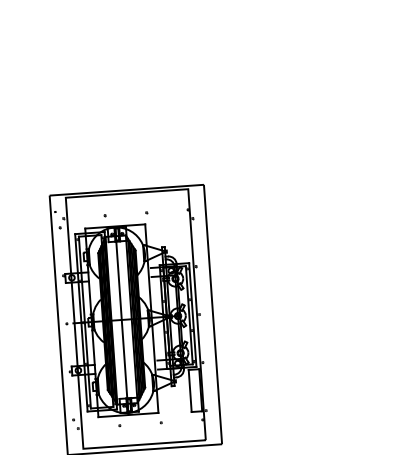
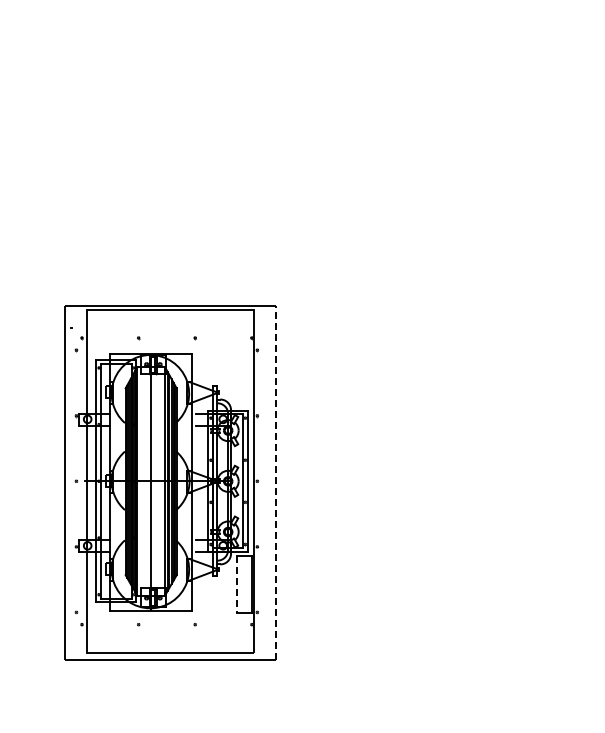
line: (212, 314) -> (275, 482), solid -> dashed
line: (190, 391) -> (237, 584), solid -> dashed

